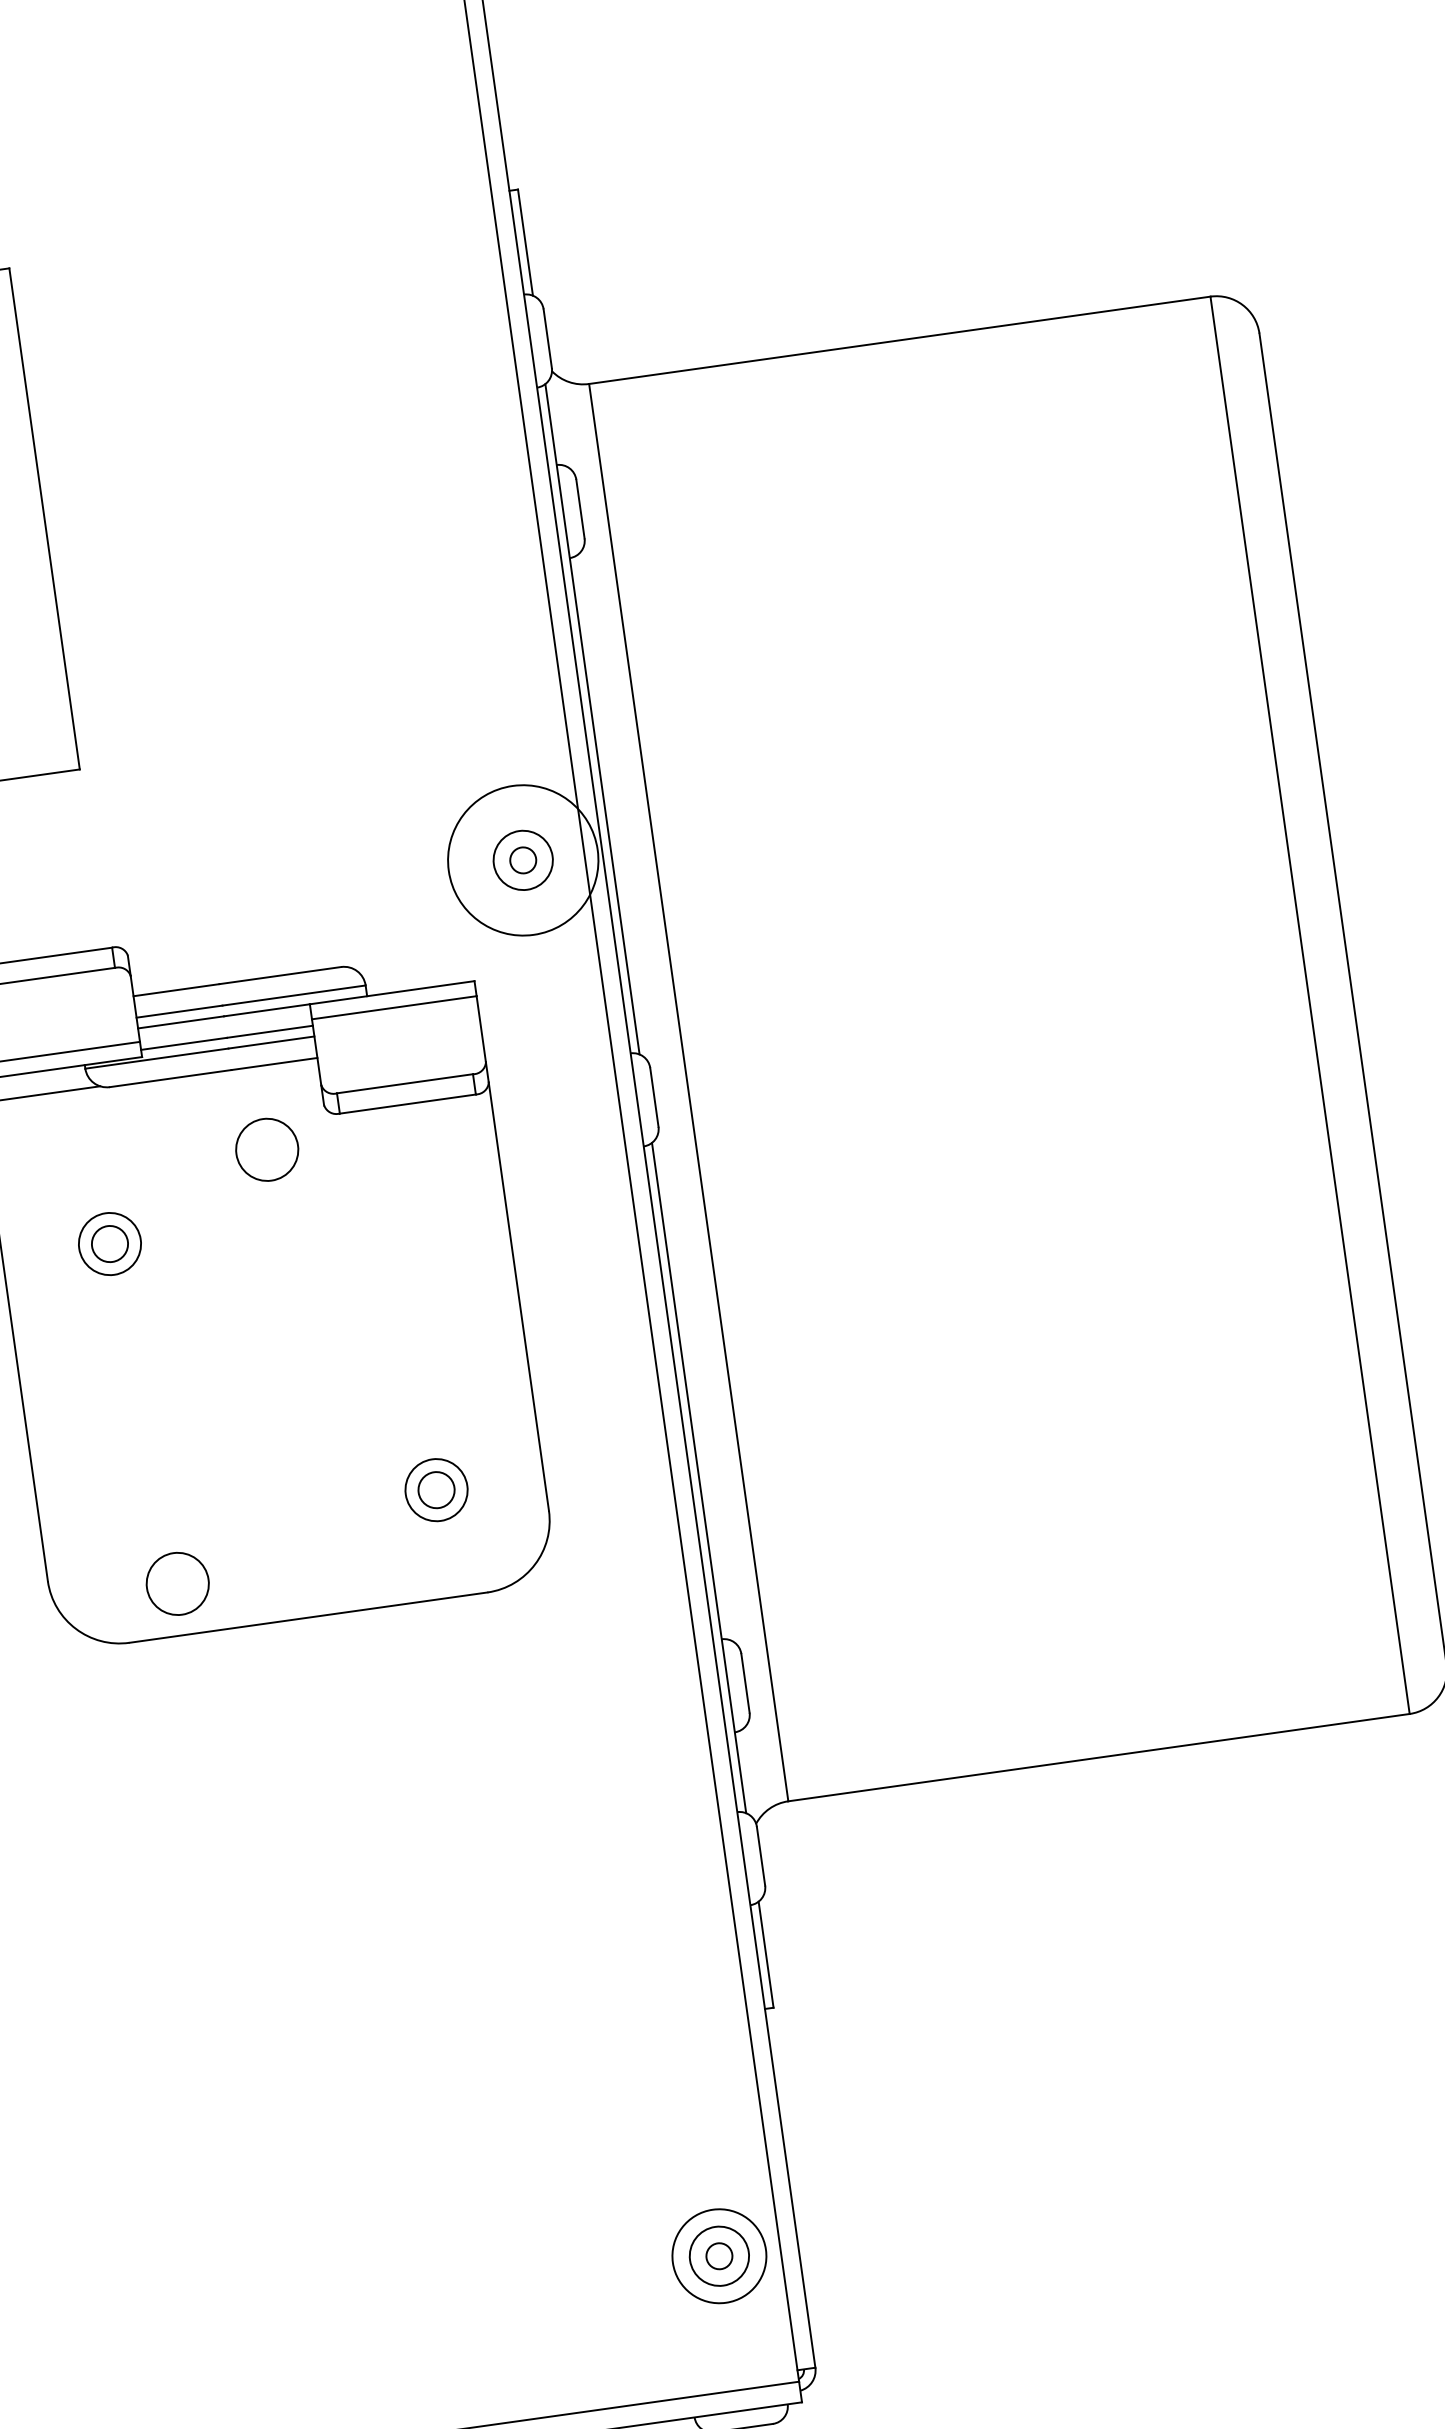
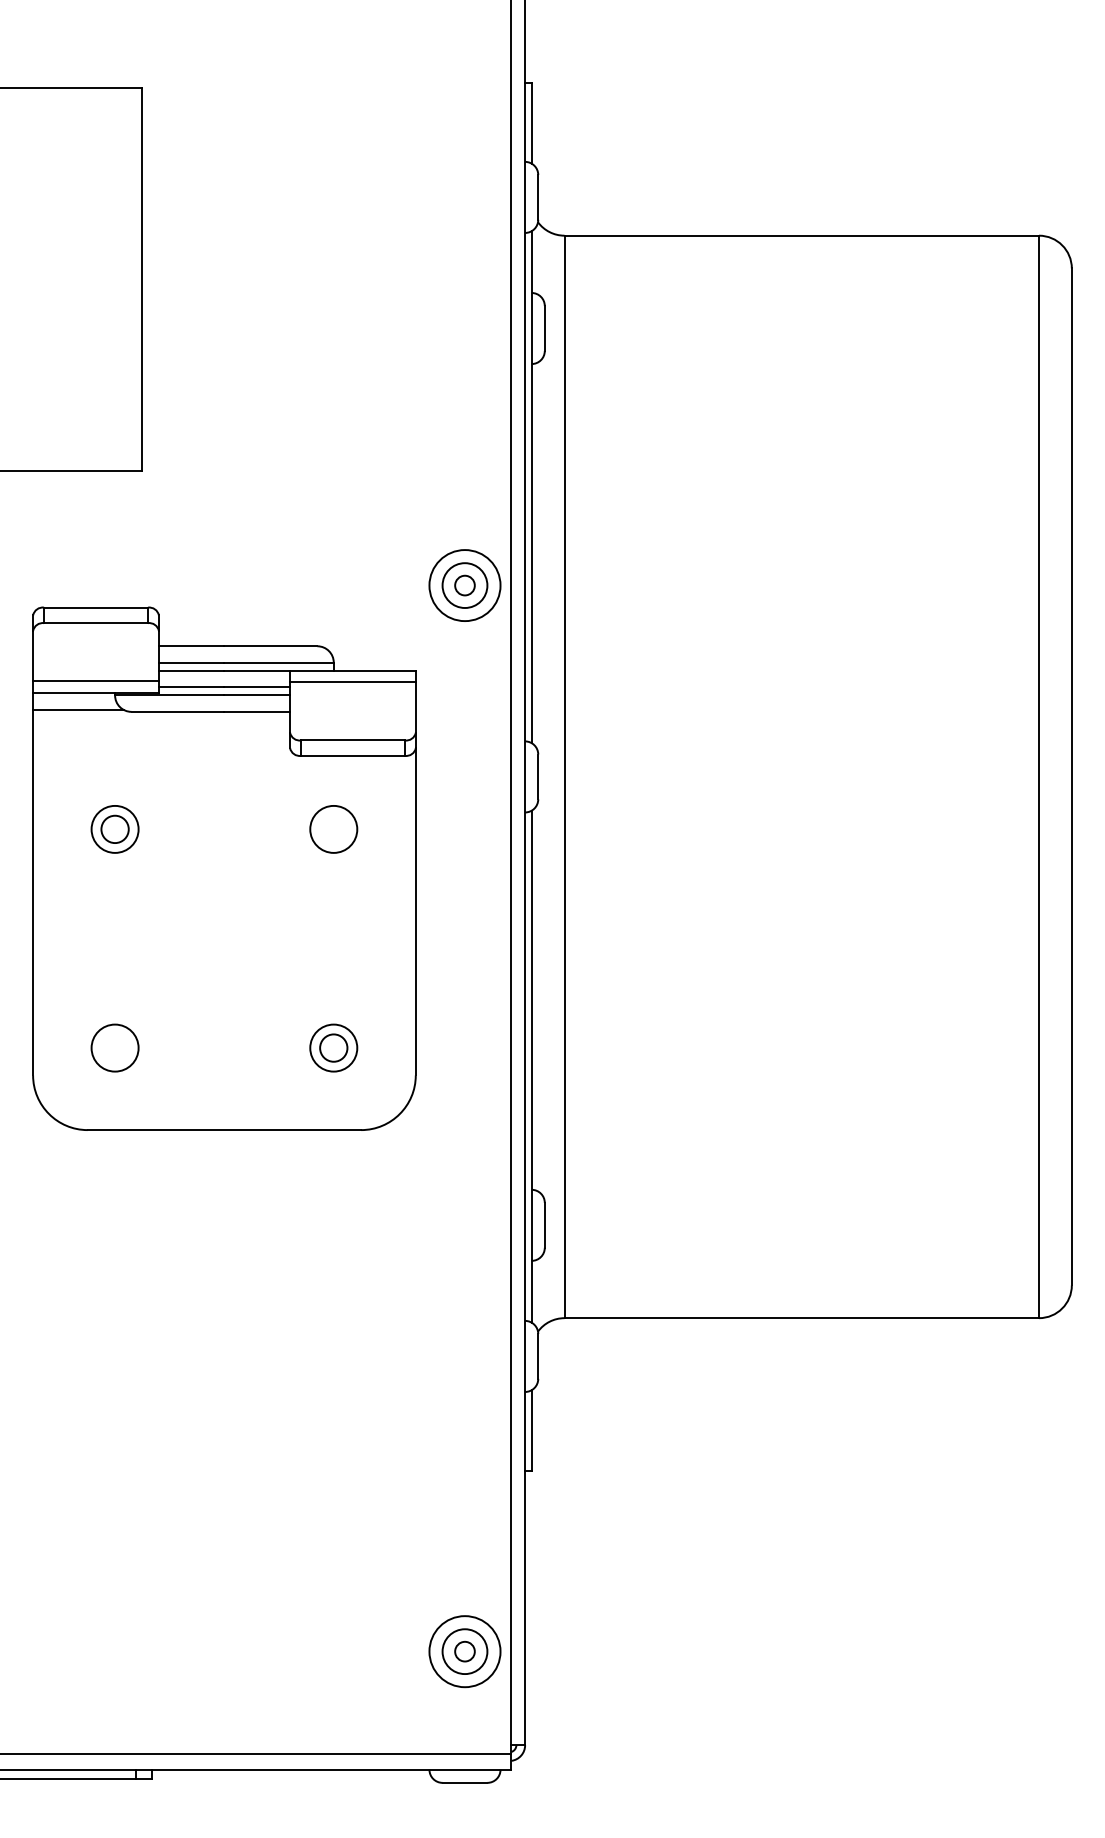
circle: (522, 860) -> (464, 585), size x0.62
circle: (266, 1150) -> (333, 829), moved
circle: (176, 1583) -> (114, 1047), moved

